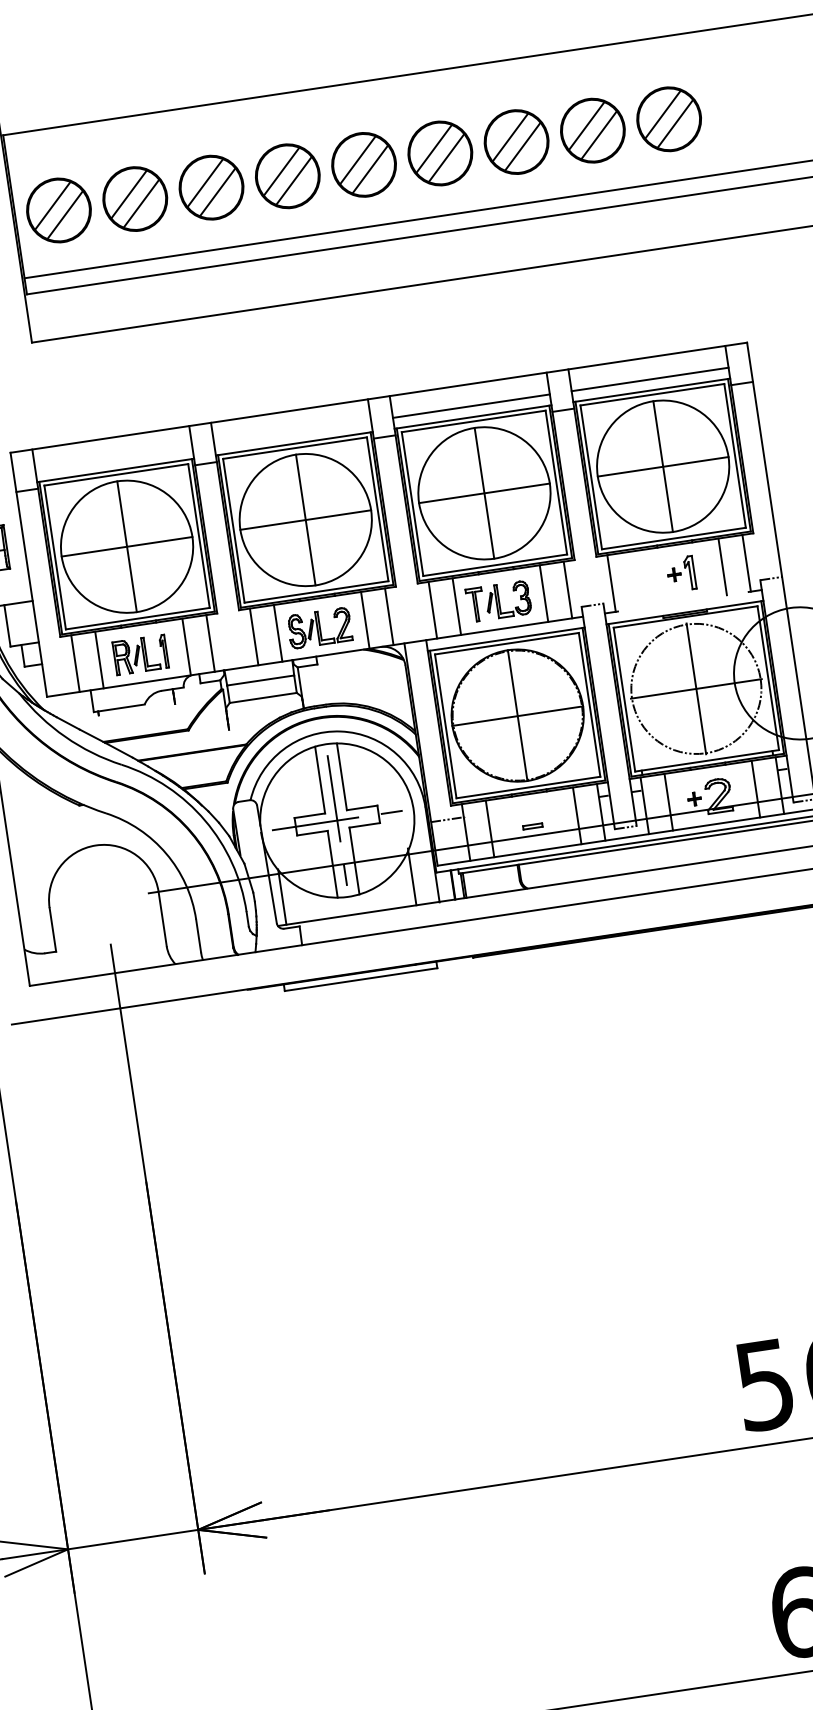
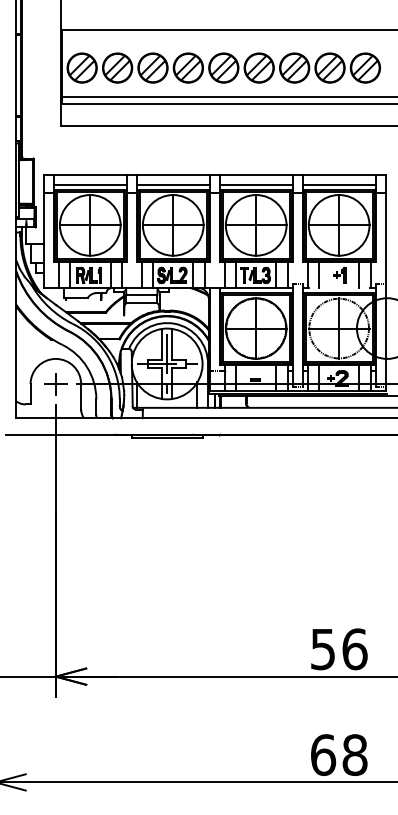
line: (291, 432) -> (172, 184), added
line: (112, 458) -> (89, 184), added
line: (634, 579) -> (318, 274), added
part: (103, 900) -> (55, 384), added

